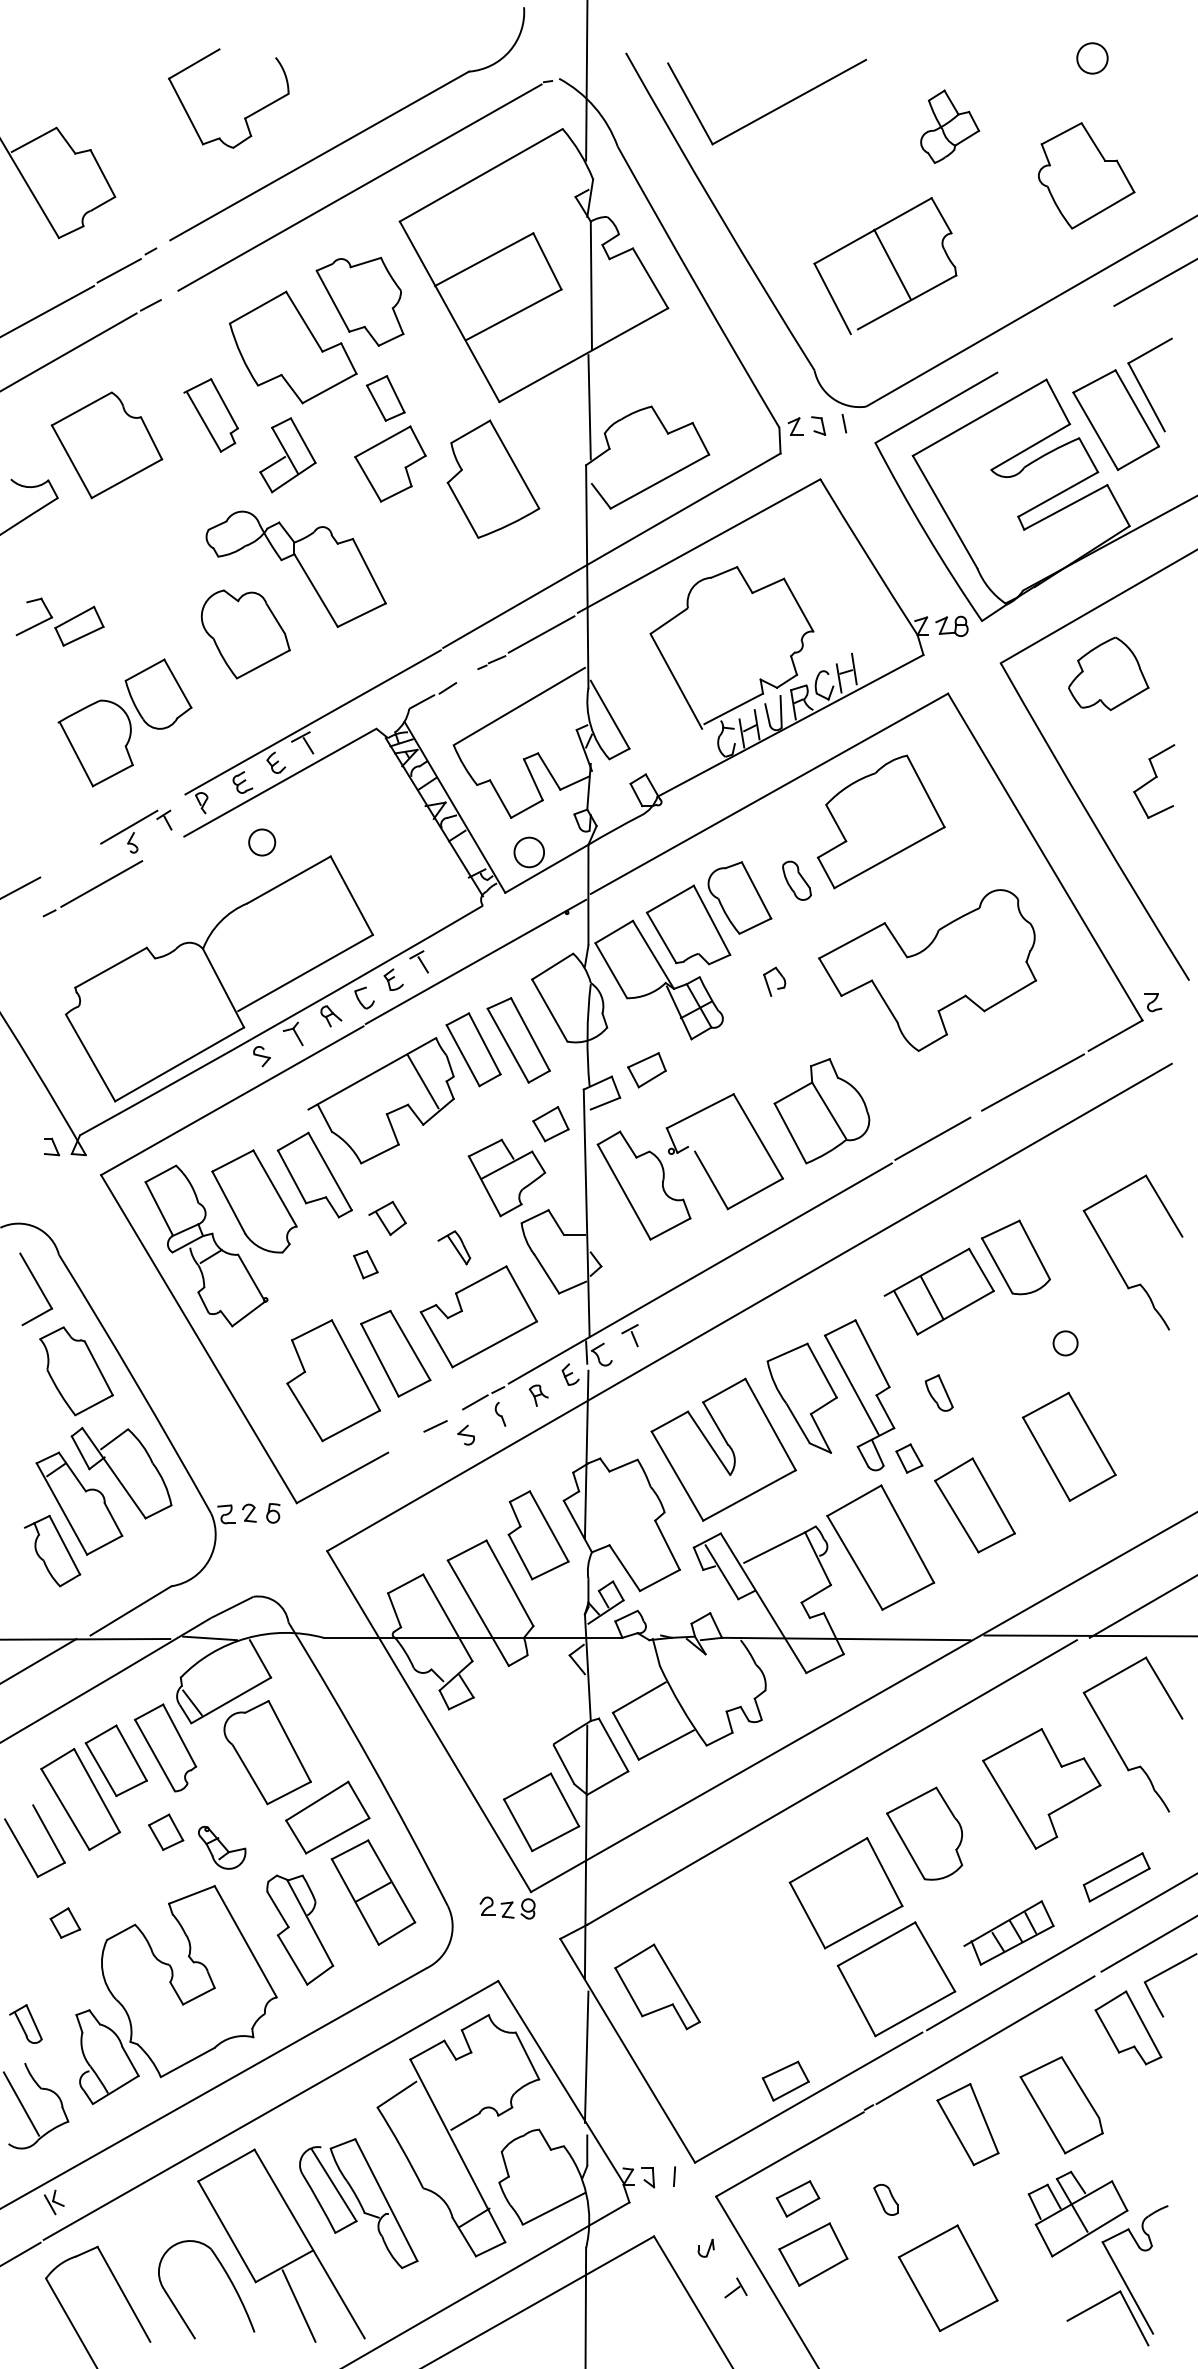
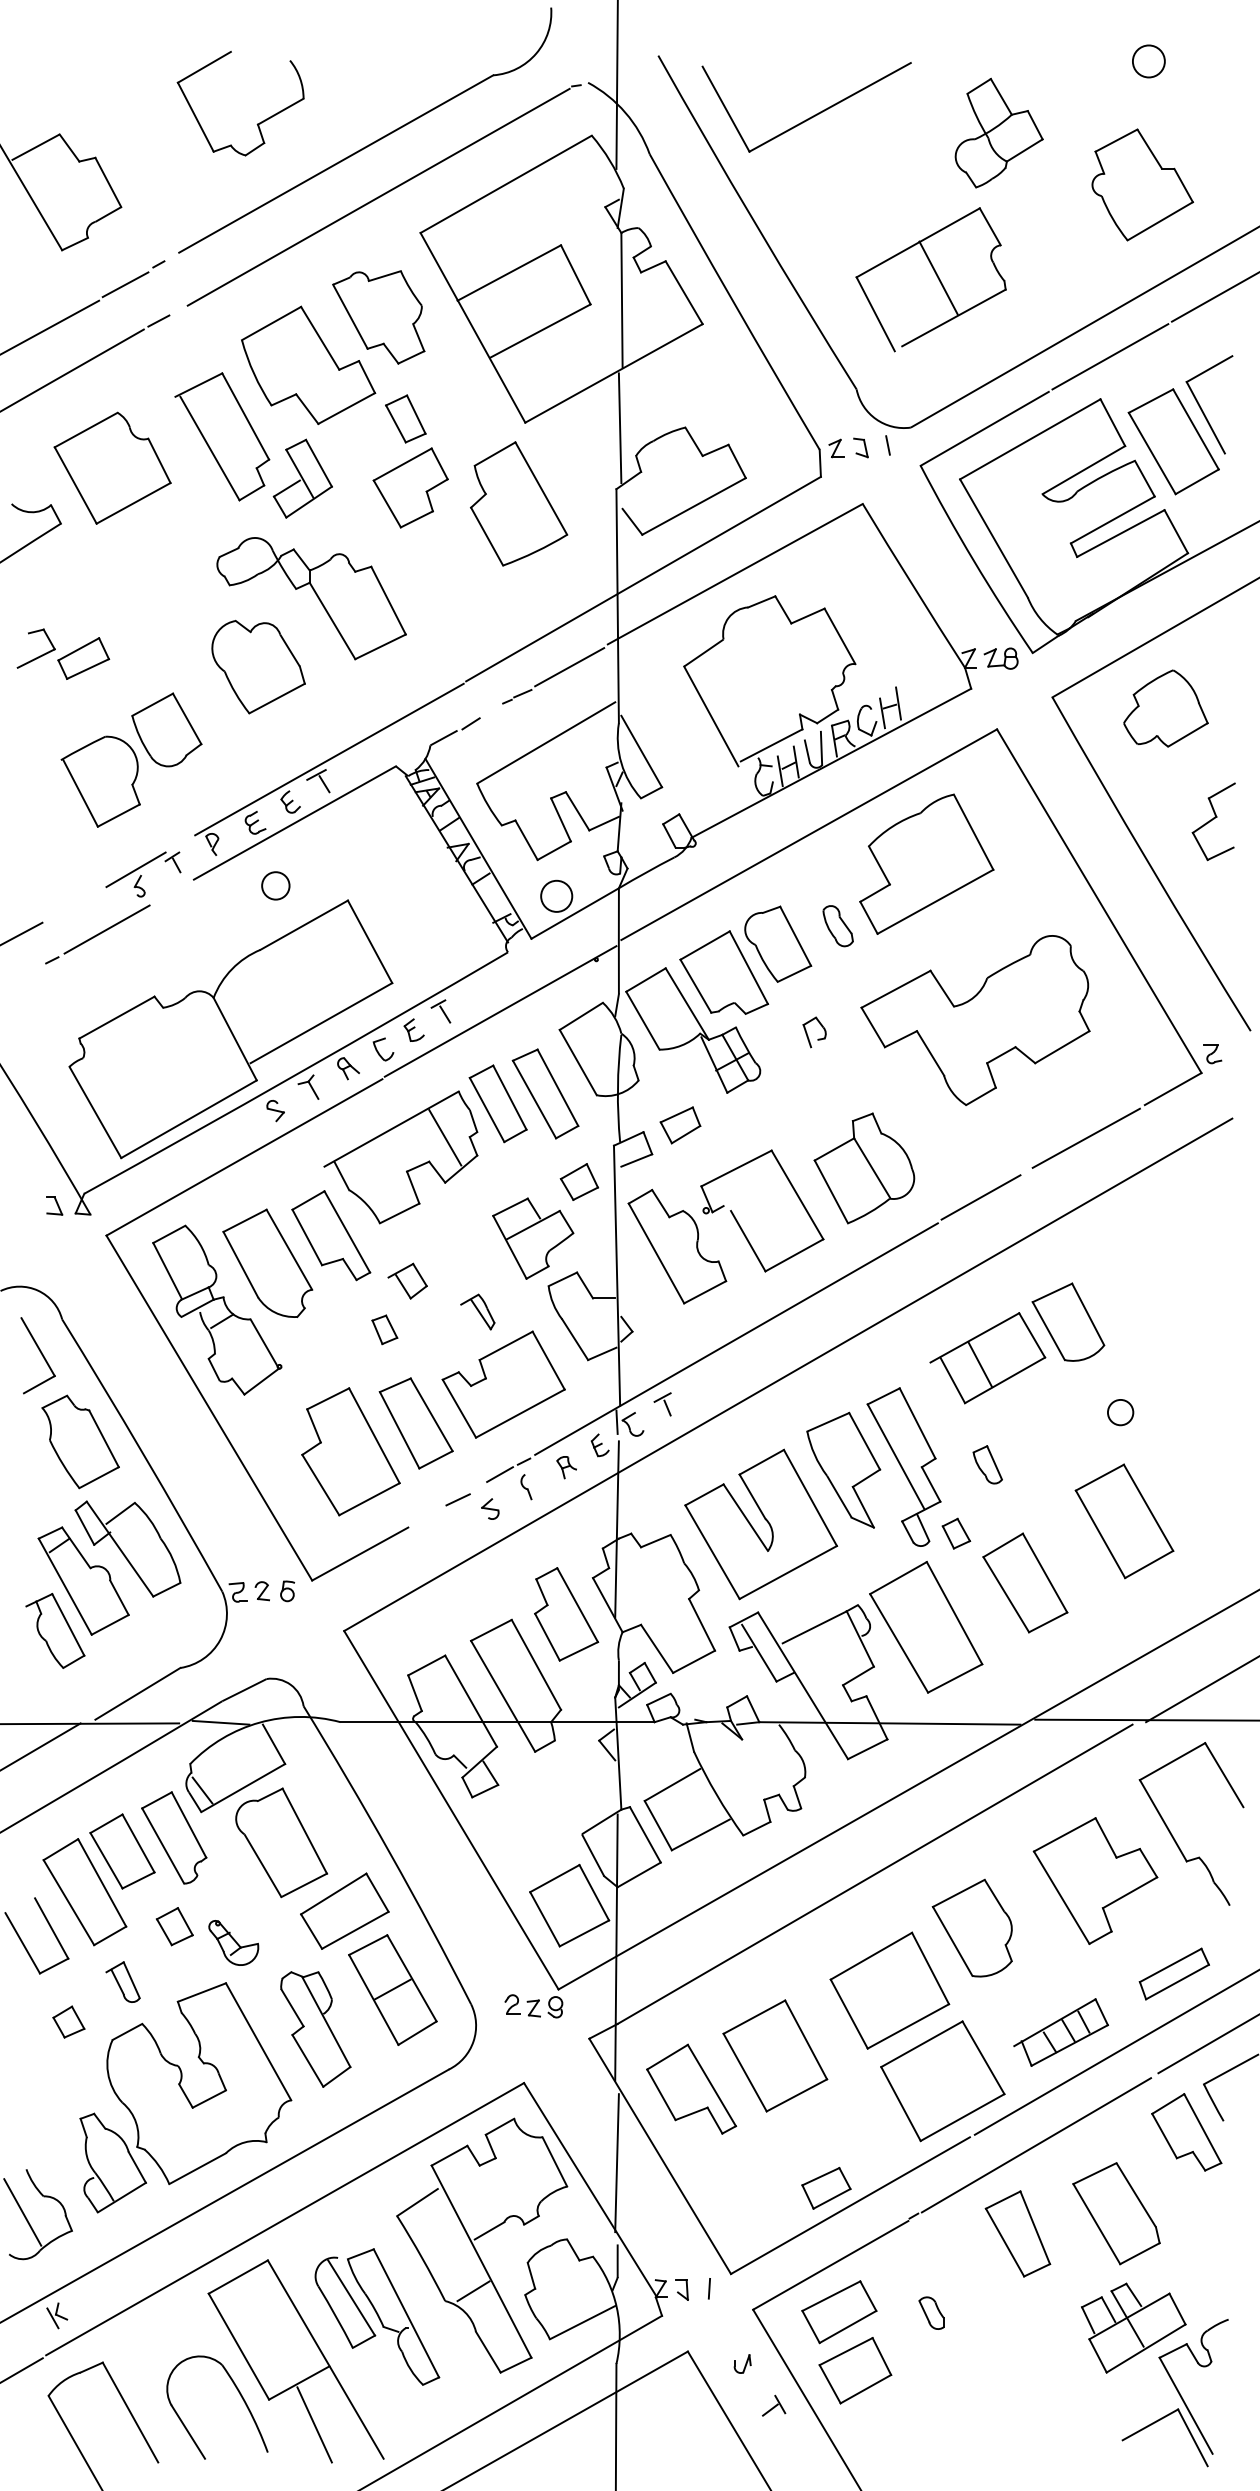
part: (949, 126) -> (998, 133), size x1.43
line: (1055, 339) -> (1110, 356), added
part: (210, 415) -> (221, 436), size x1.67
part: (1114, 1261) -> (1172, 1326), removed
part: (25, 2023) -> (122, 1981), moved
part: (797, 2198) -> (838, 2311), size x1.67
line: (474, 2217) -> (473, 2290), moved
part: (947, 2278) -> (774, 2056), moved

